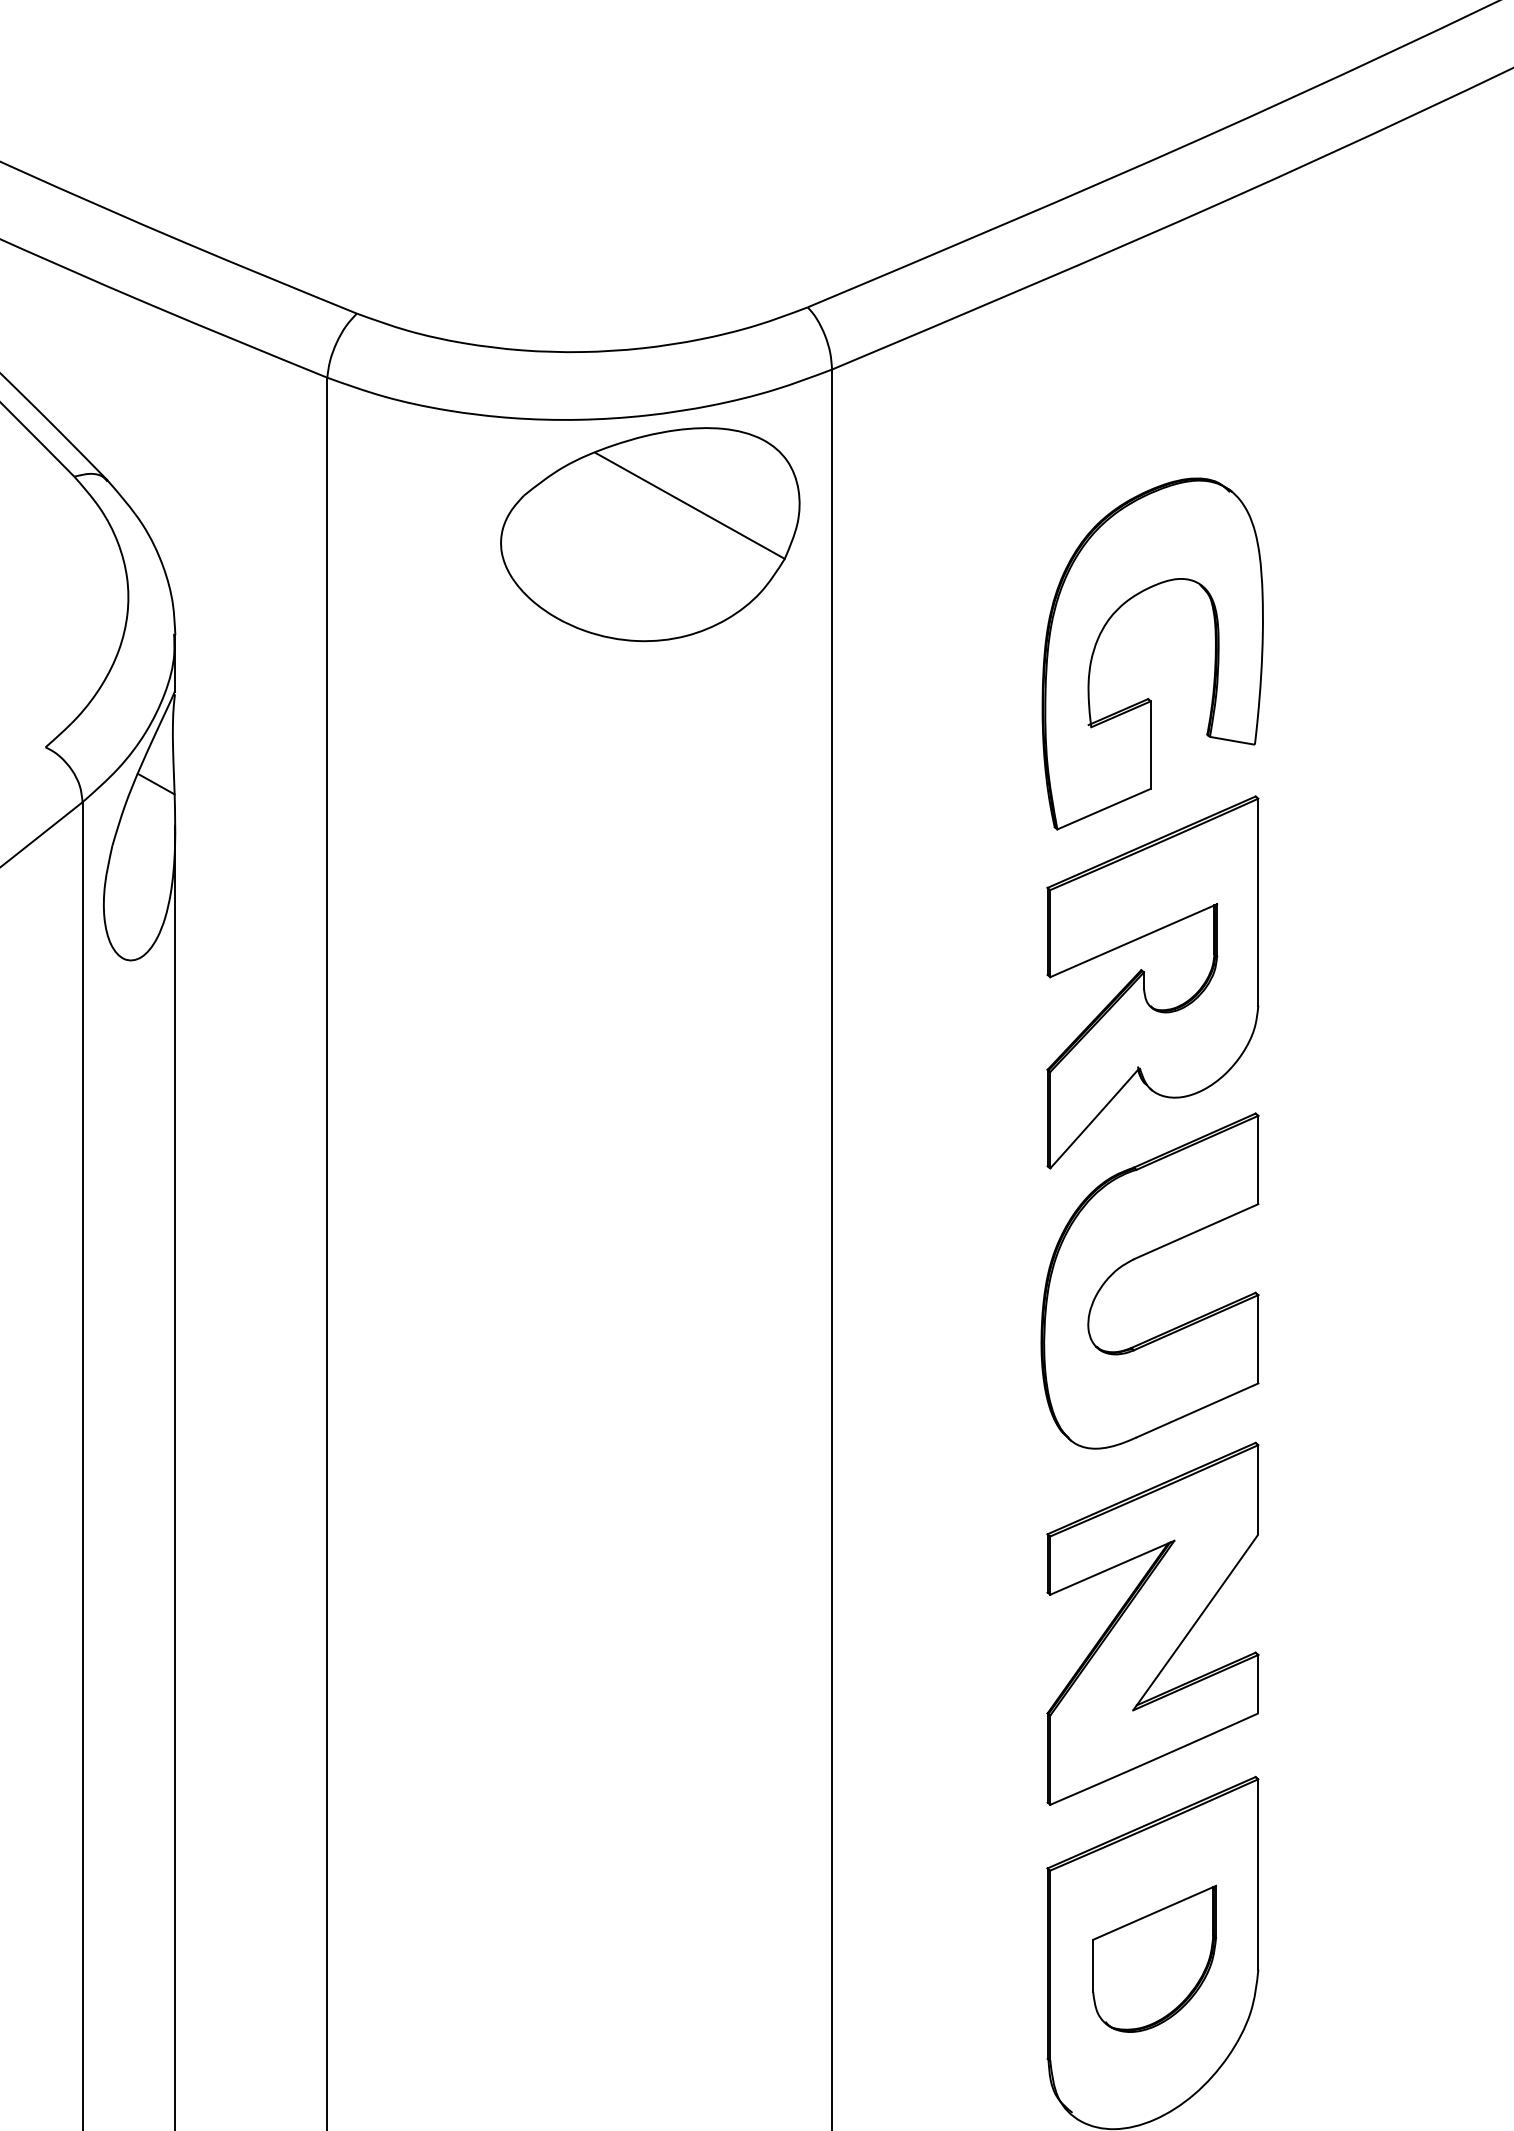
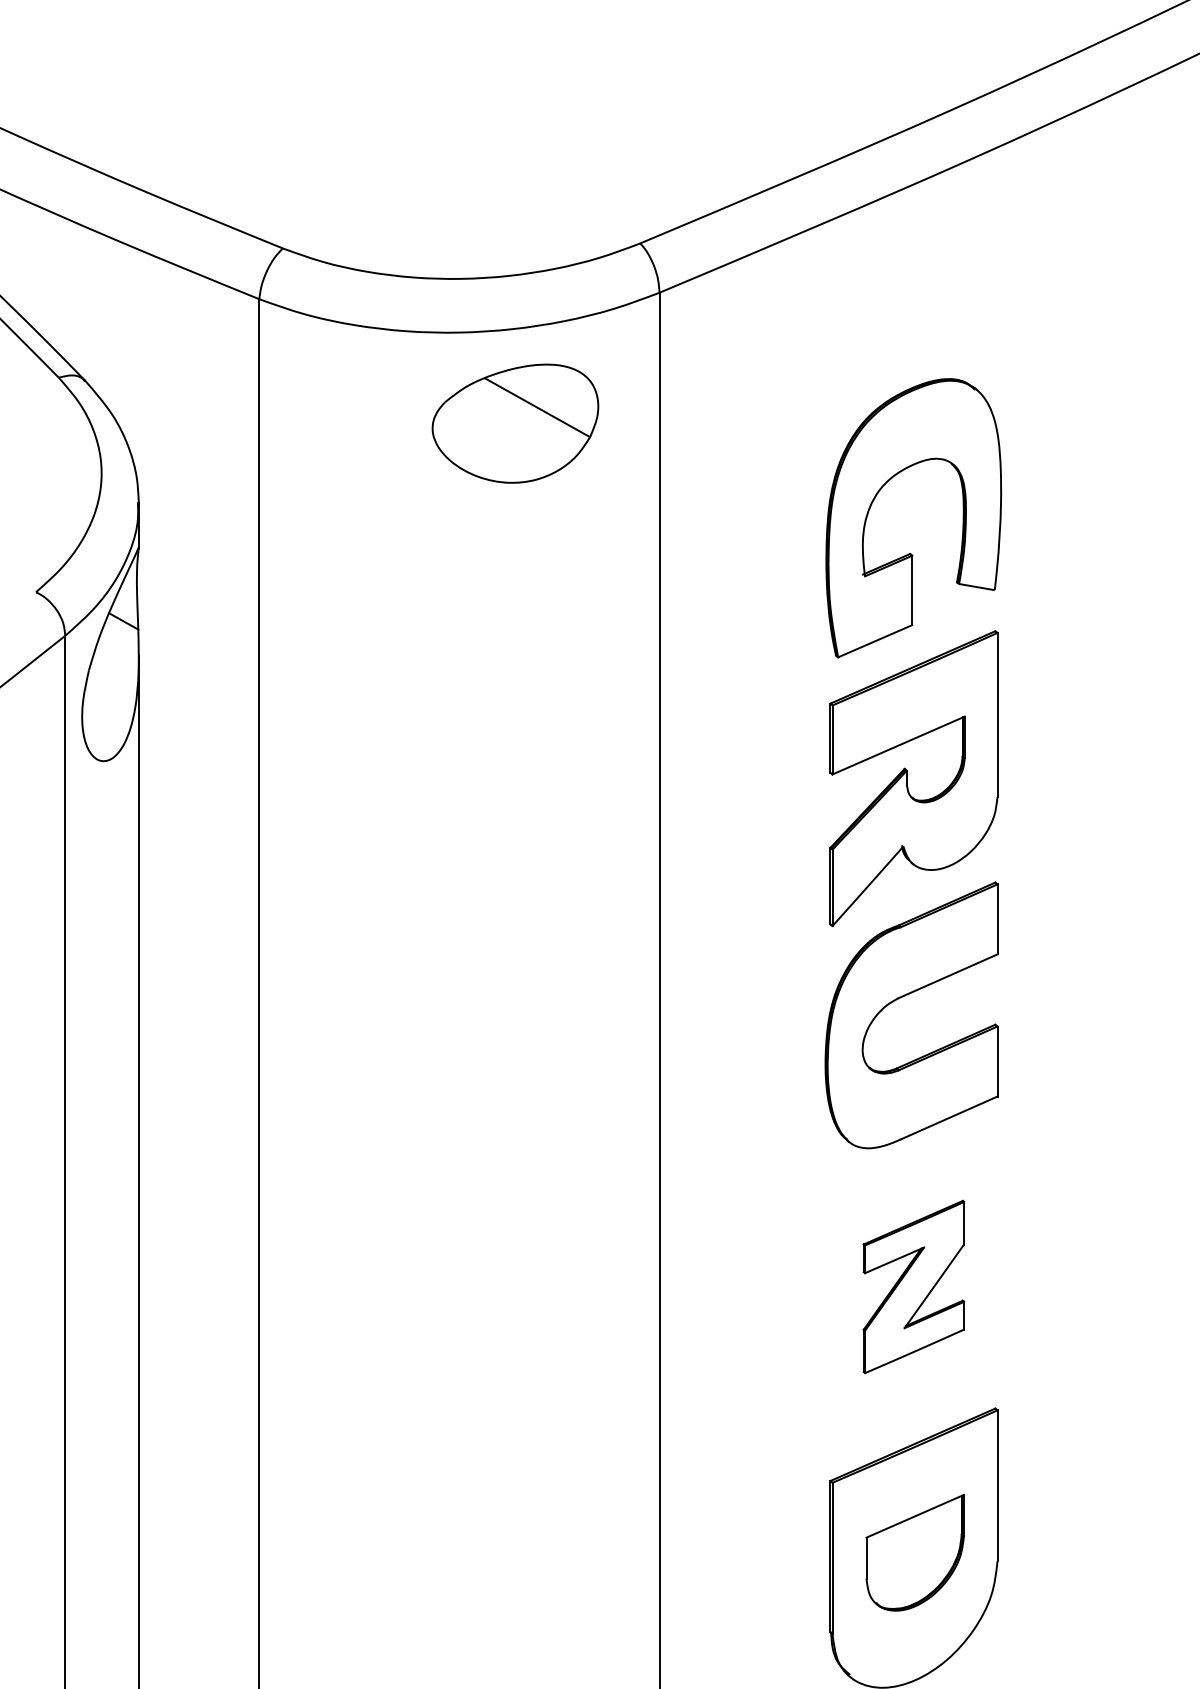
part: (650, 534) -> (515, 423), size x0.7
part: (1152, 1623) -> (913, 1286), size x0.6

